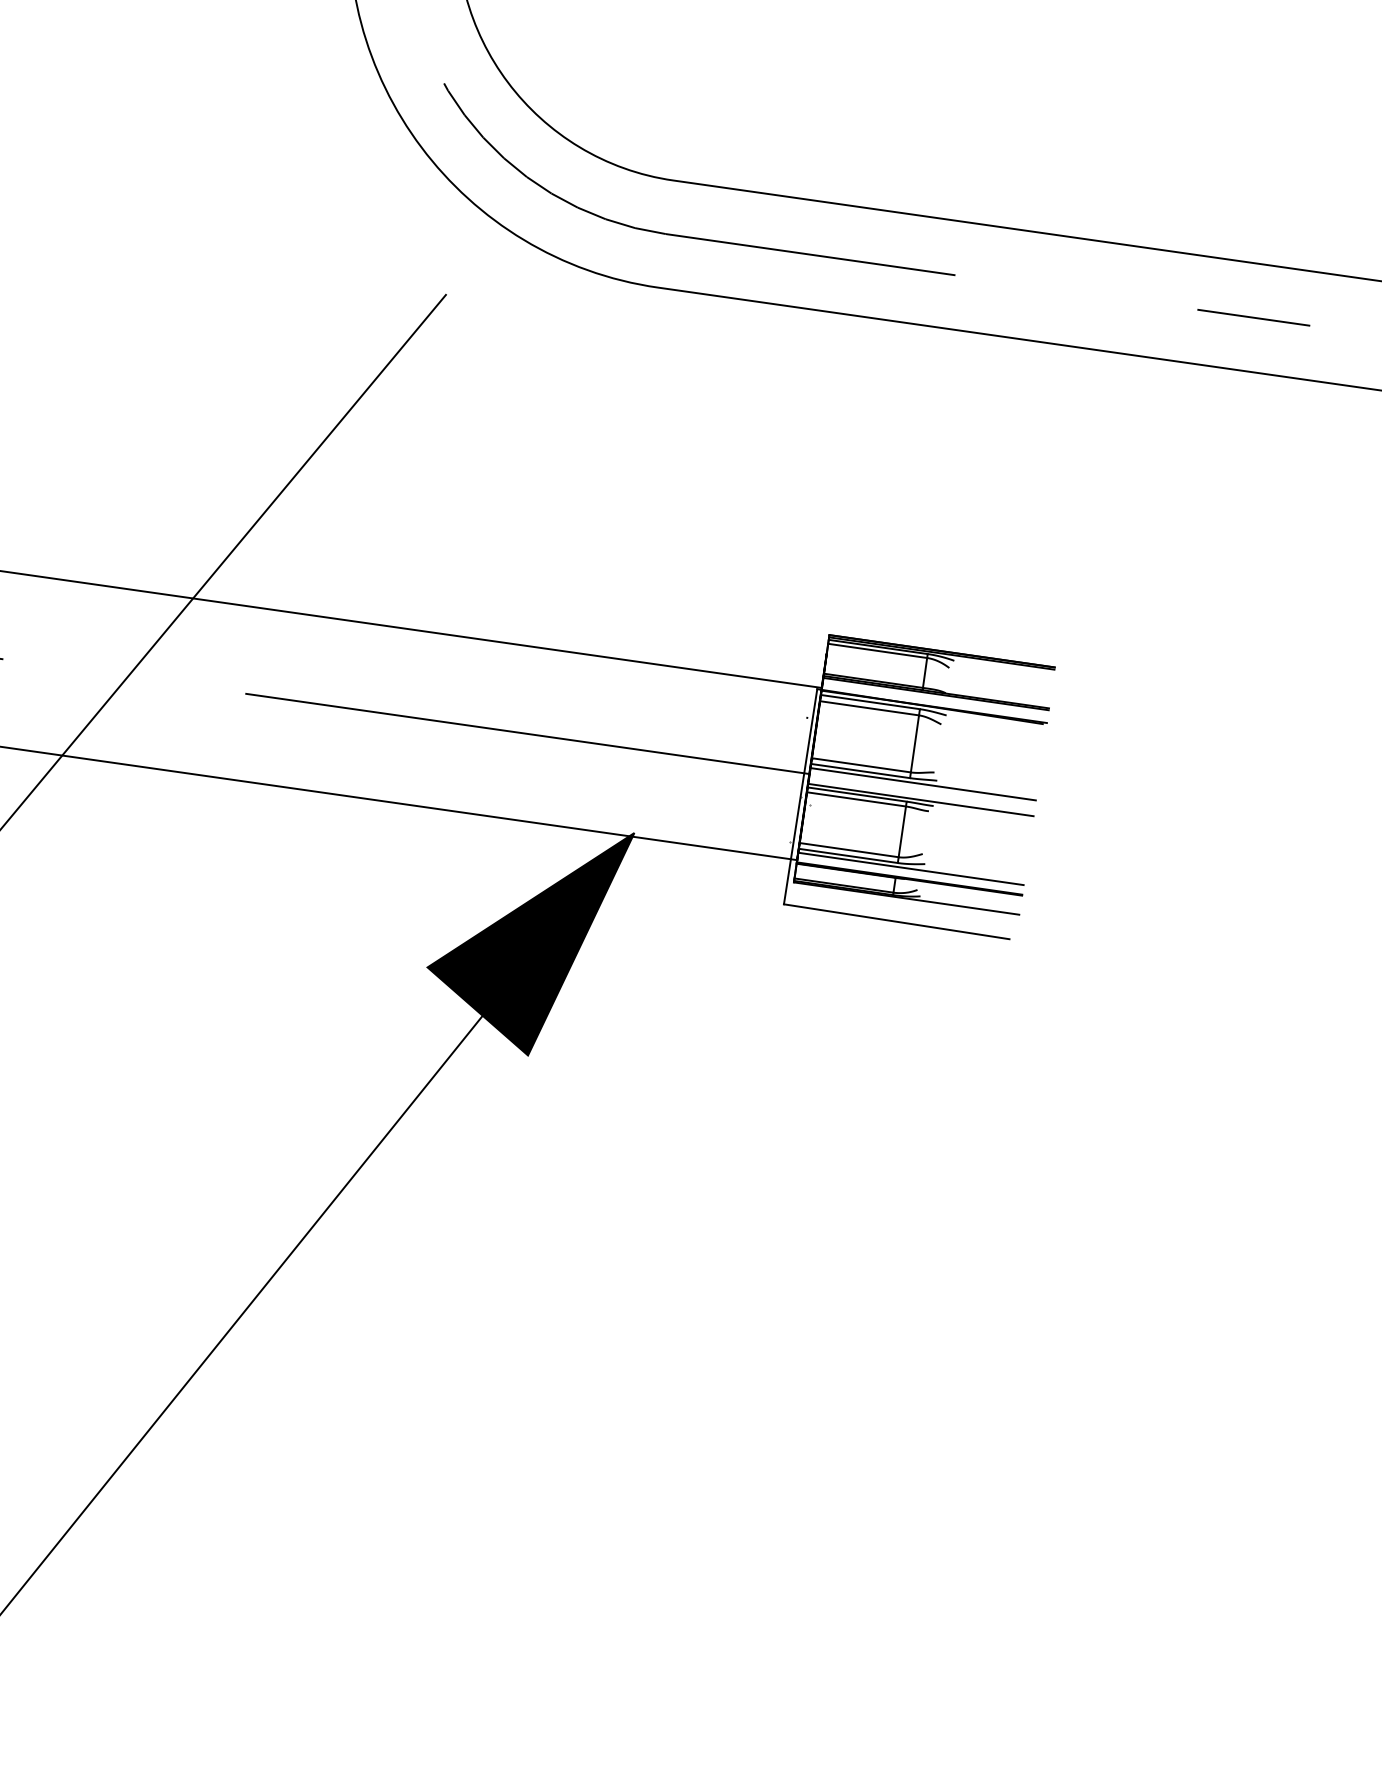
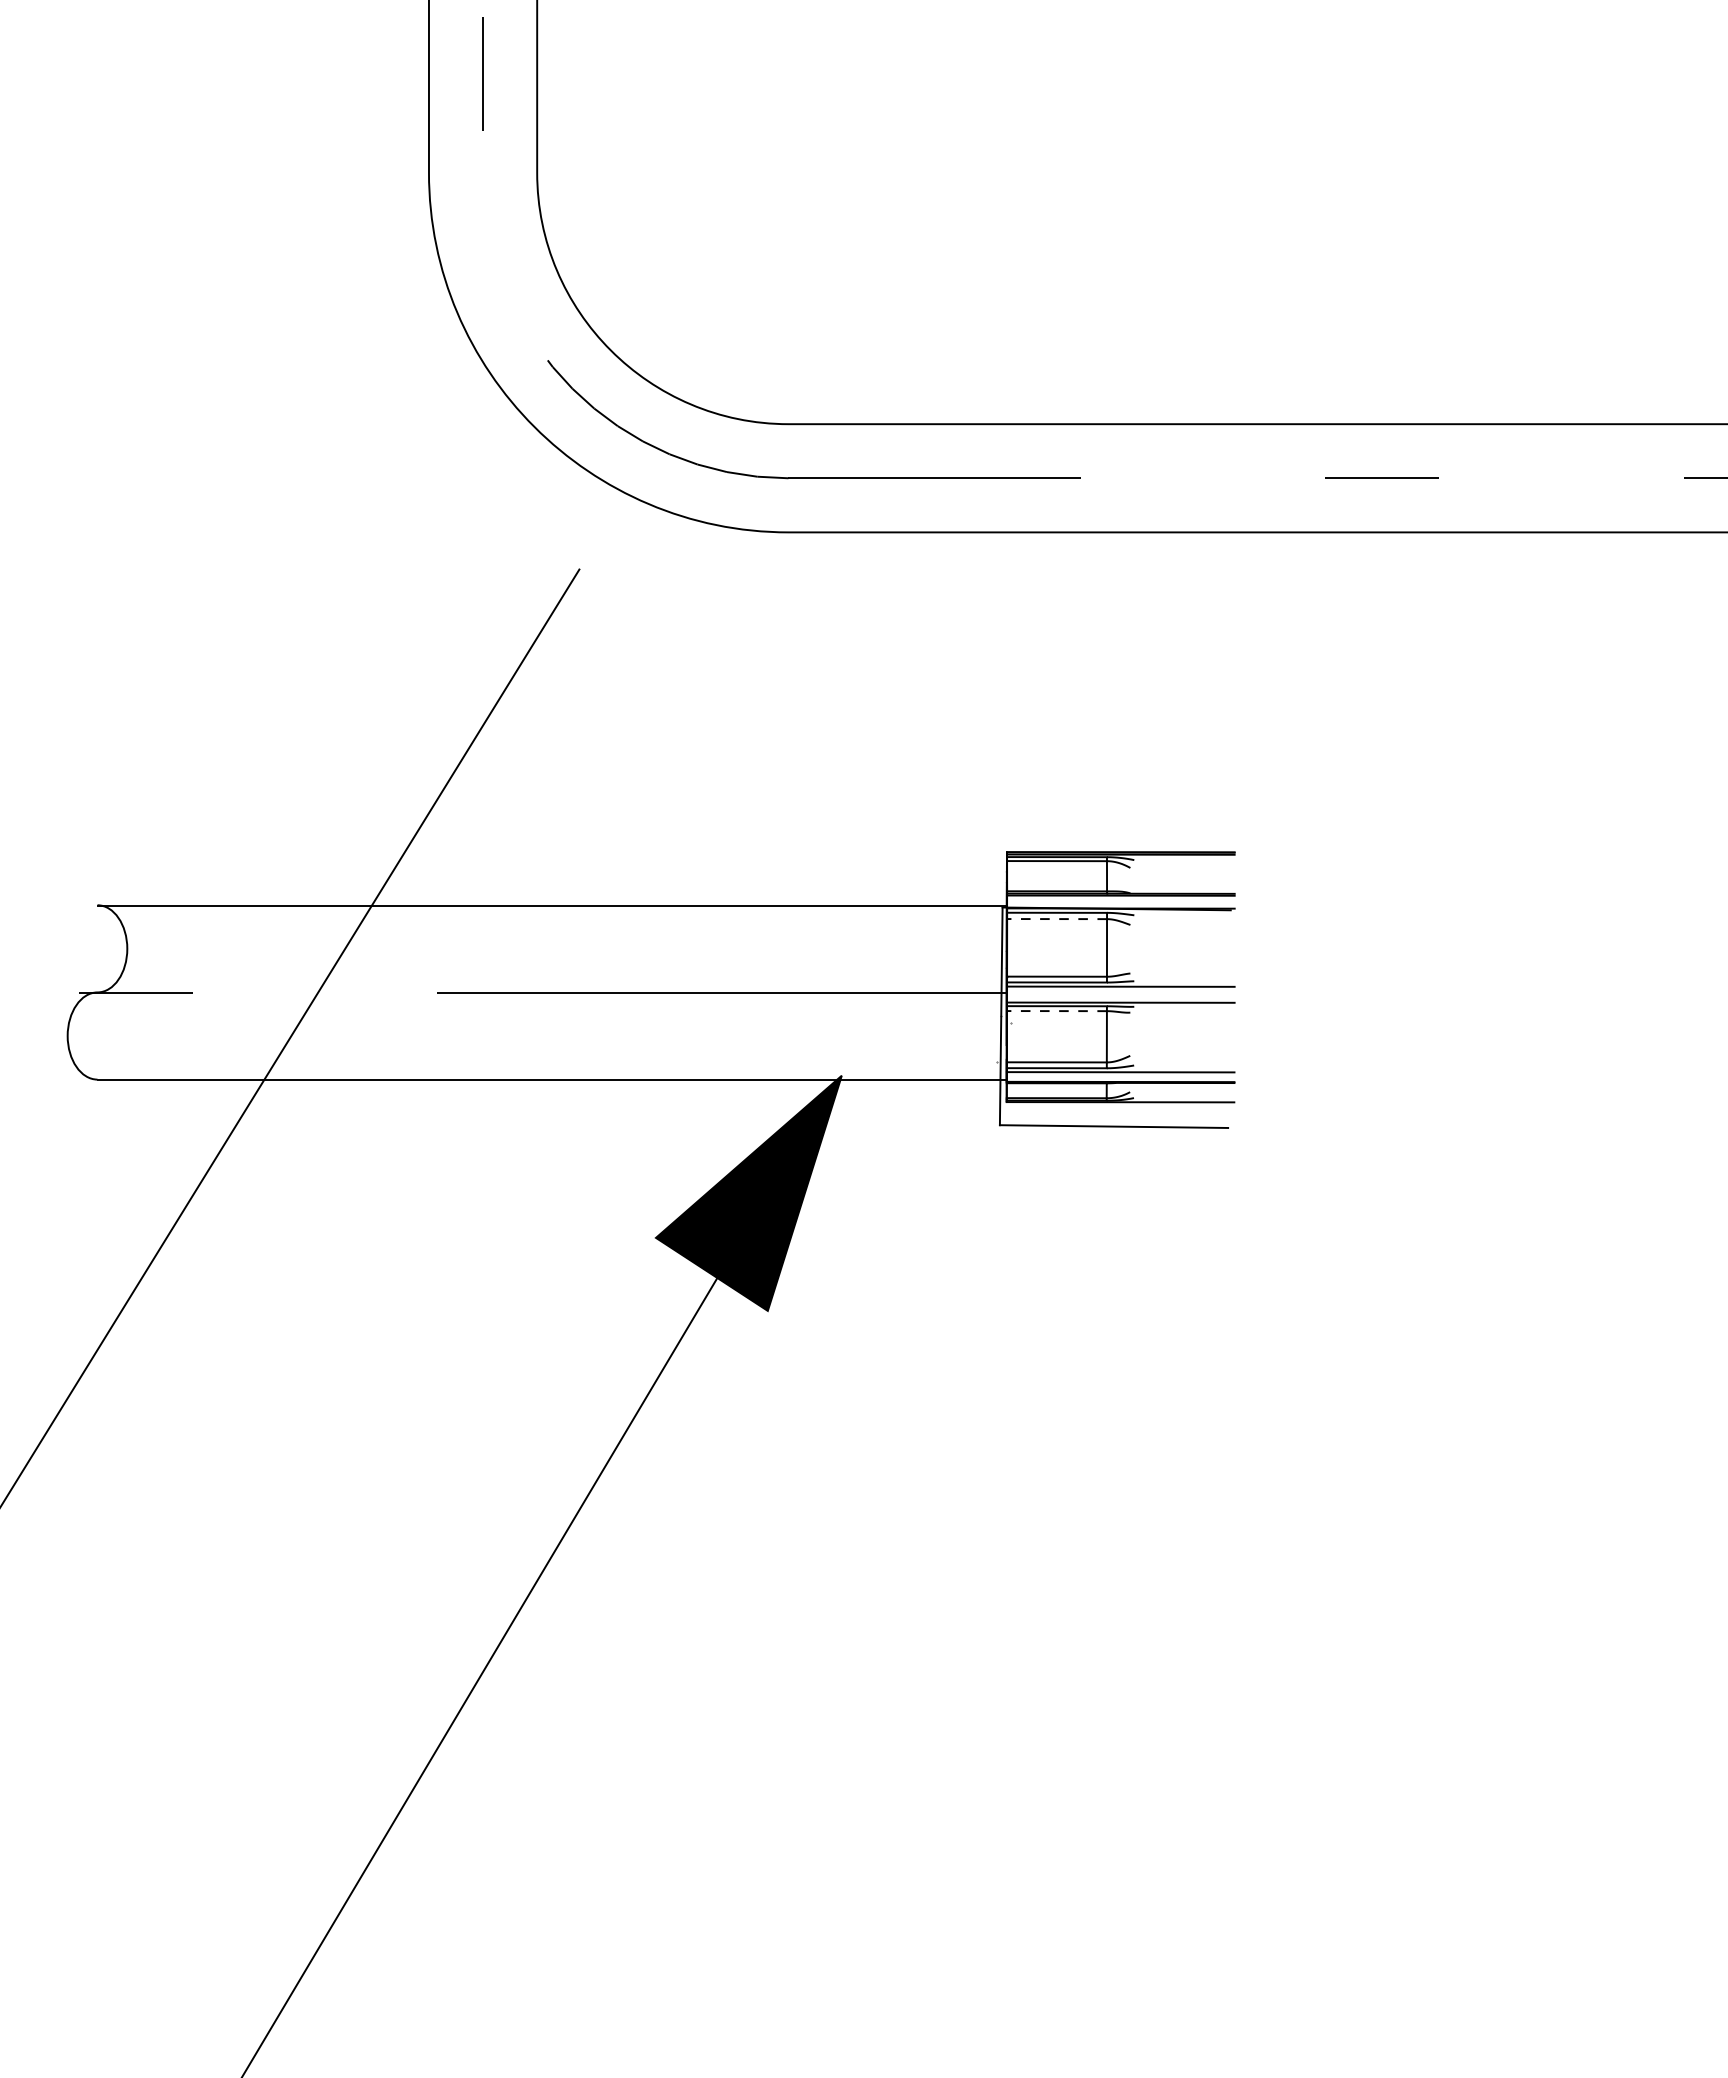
line: (869, 708) -> (1057, 919), solid -> dashed
line: (856, 799) -> (1056, 1011), solid -> dashed

